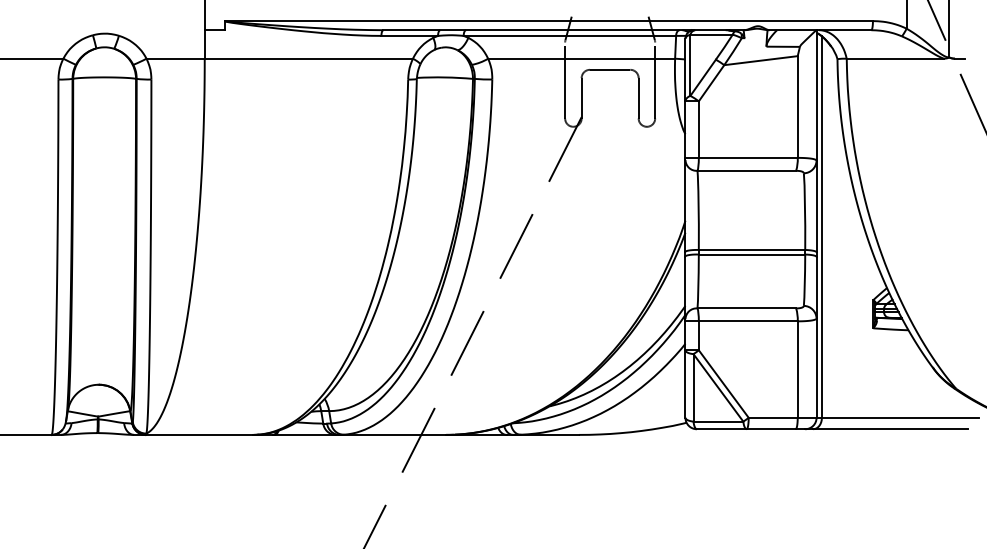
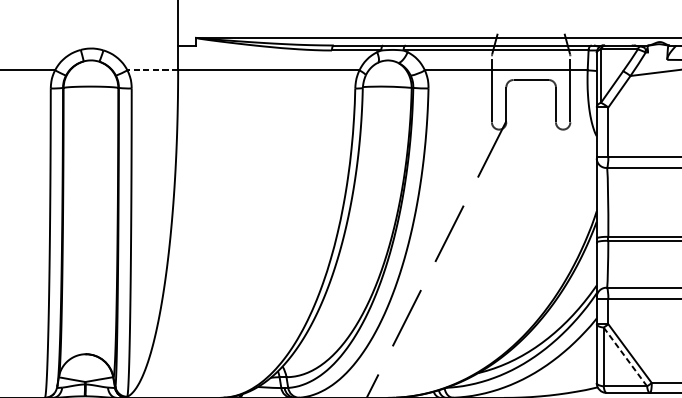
line: (175, 58) -> (152, 70), solid -> dashed
line: (718, 387) -> (625, 356), solid -> dashed

